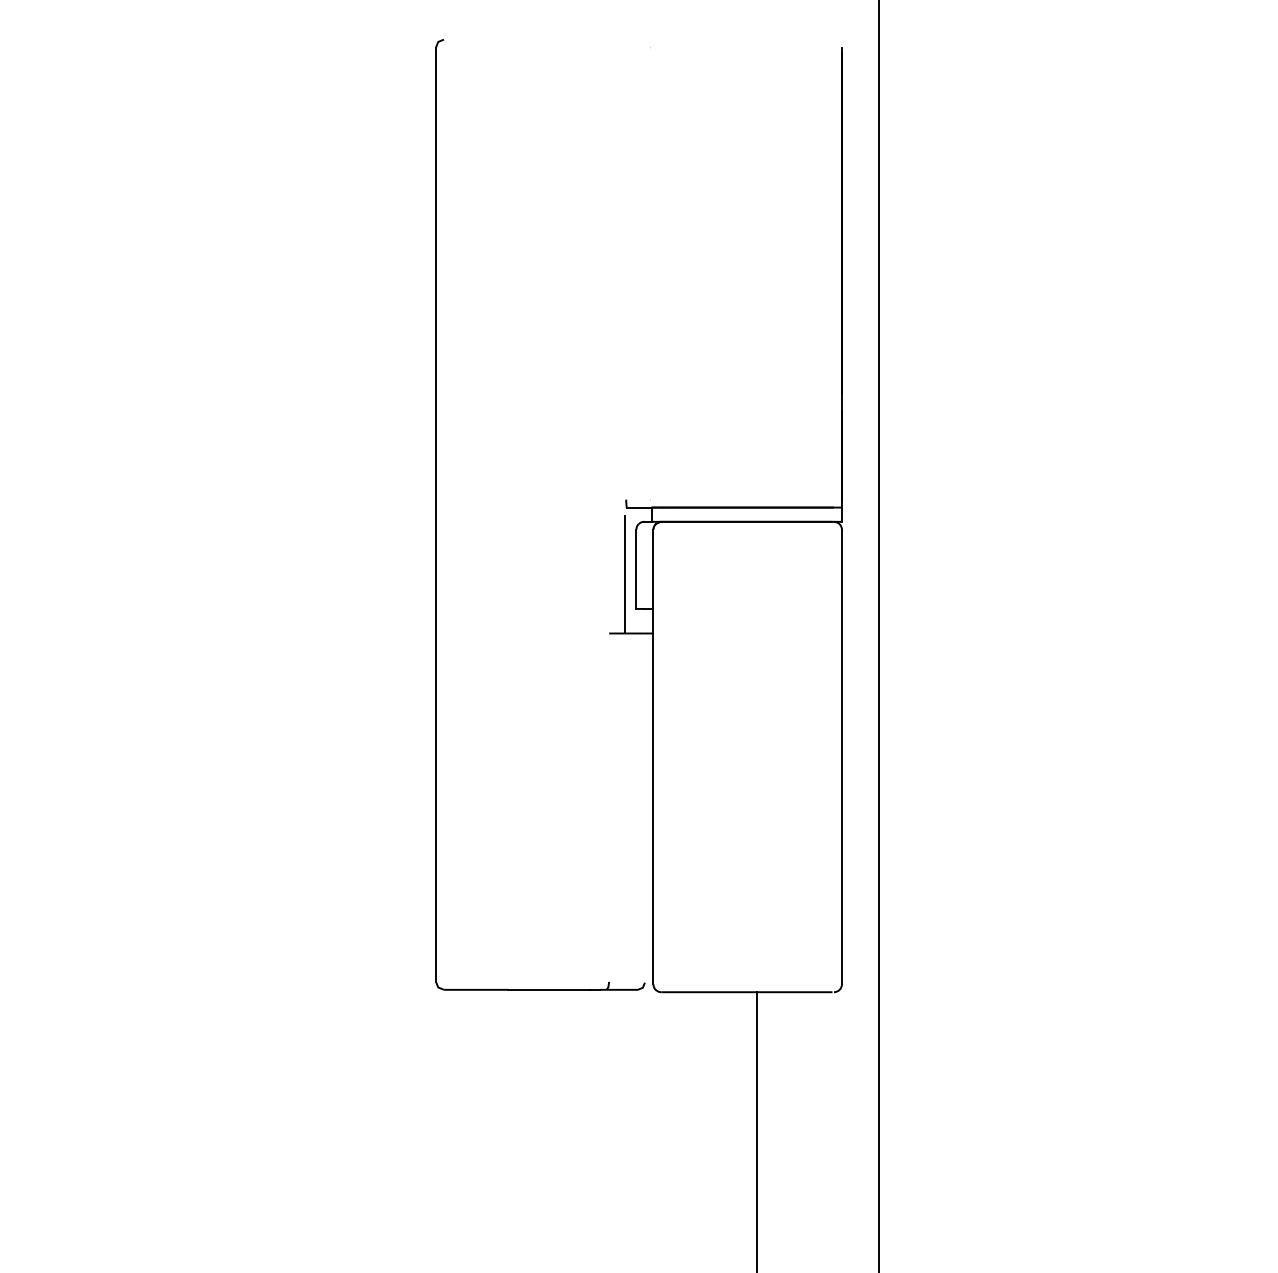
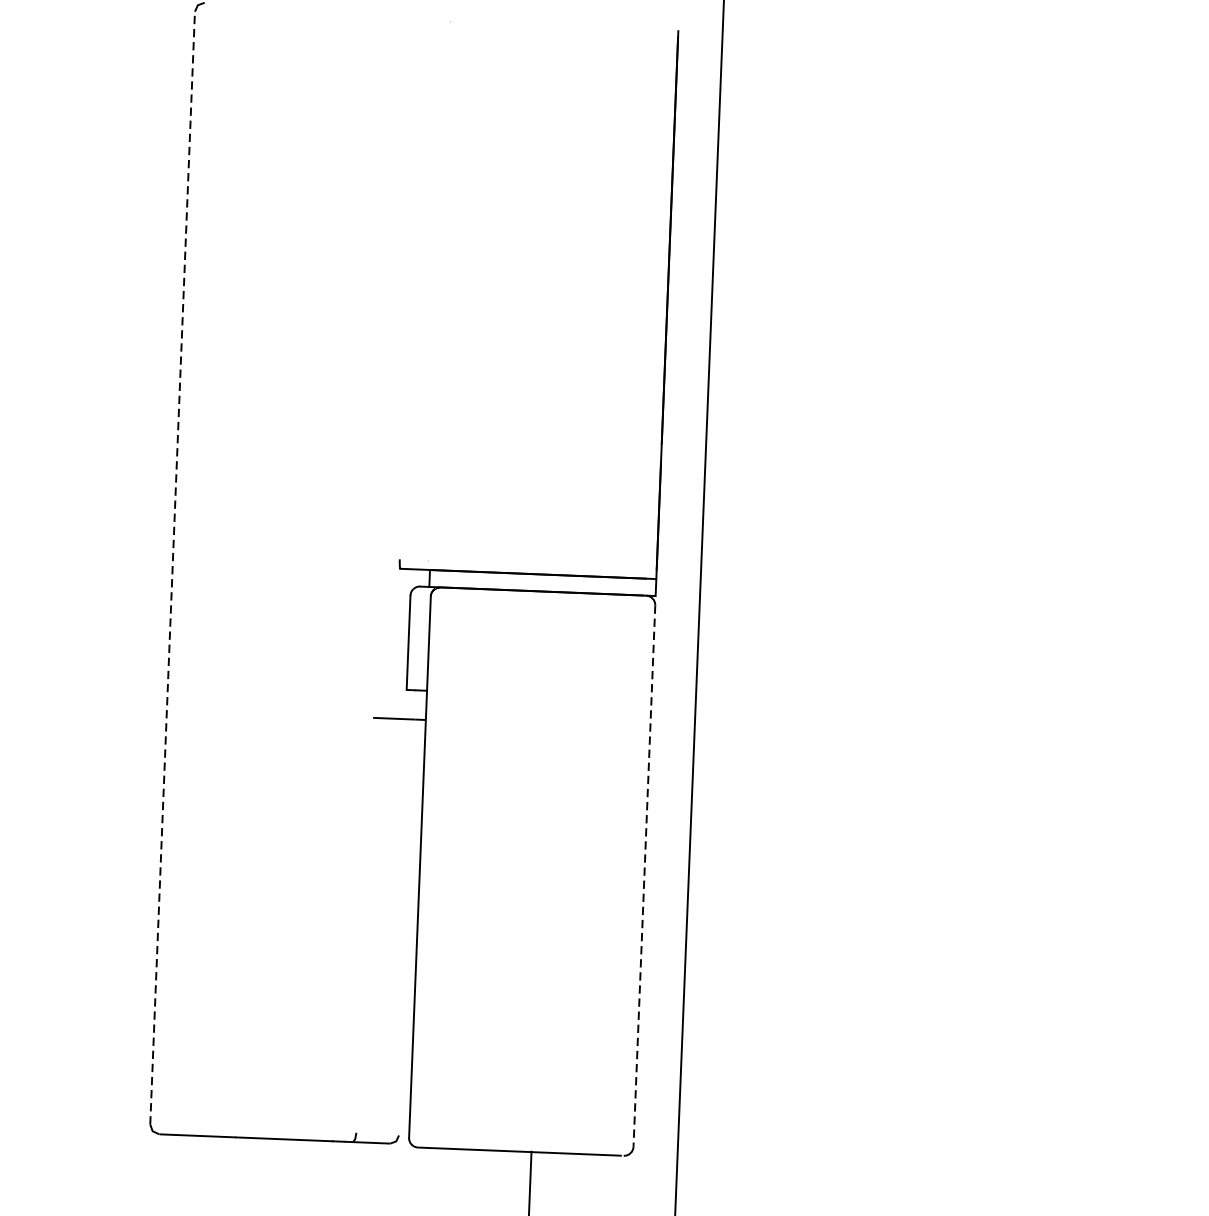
line: (436, 514) -> (173, 567), solid -> dashed
line: (624, 574) -> (394, 648), removed
line: (841, 757) -> (643, 876), solid -> dashed

